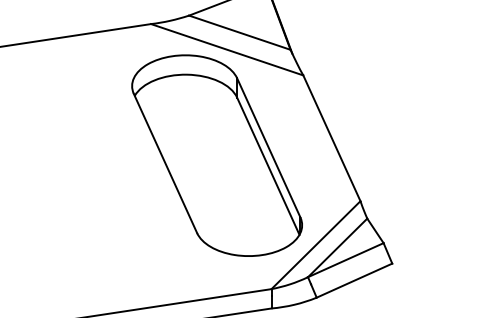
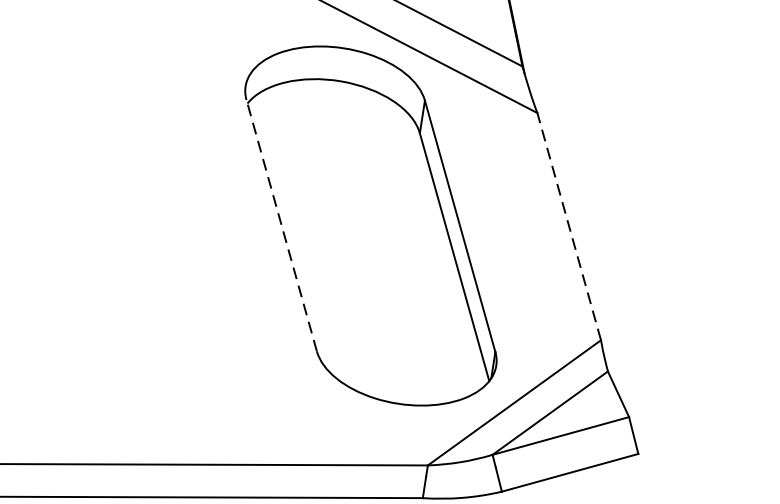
line: (331, 137) -> (568, 225), solid -> dashed
line: (165, 163) -> (281, 225), solid -> dashed

